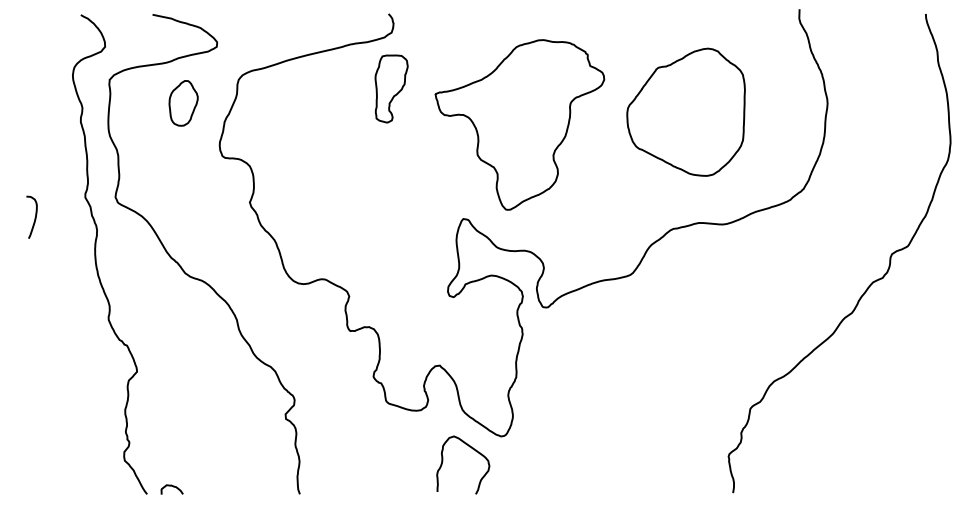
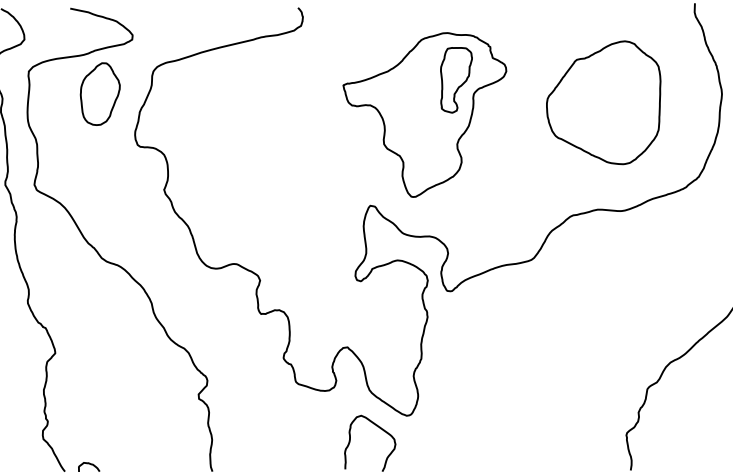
part: (391, 88) -> (456, 79), moved
part: (183, 103) -> (100, 94), size x1.43
part: (685, 111) -> (603, 102), moved

